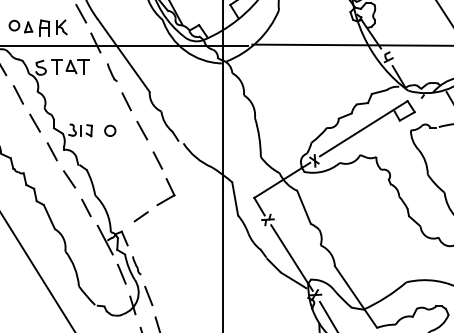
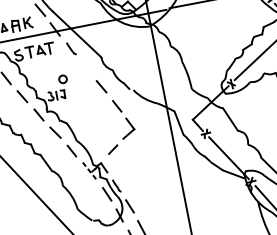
line: (126, 101) -> (85, 67), removed
circle: (110, 130) -> (63, 79), moved
line: (105, 240) -> (90, 172), solid -> dashed

